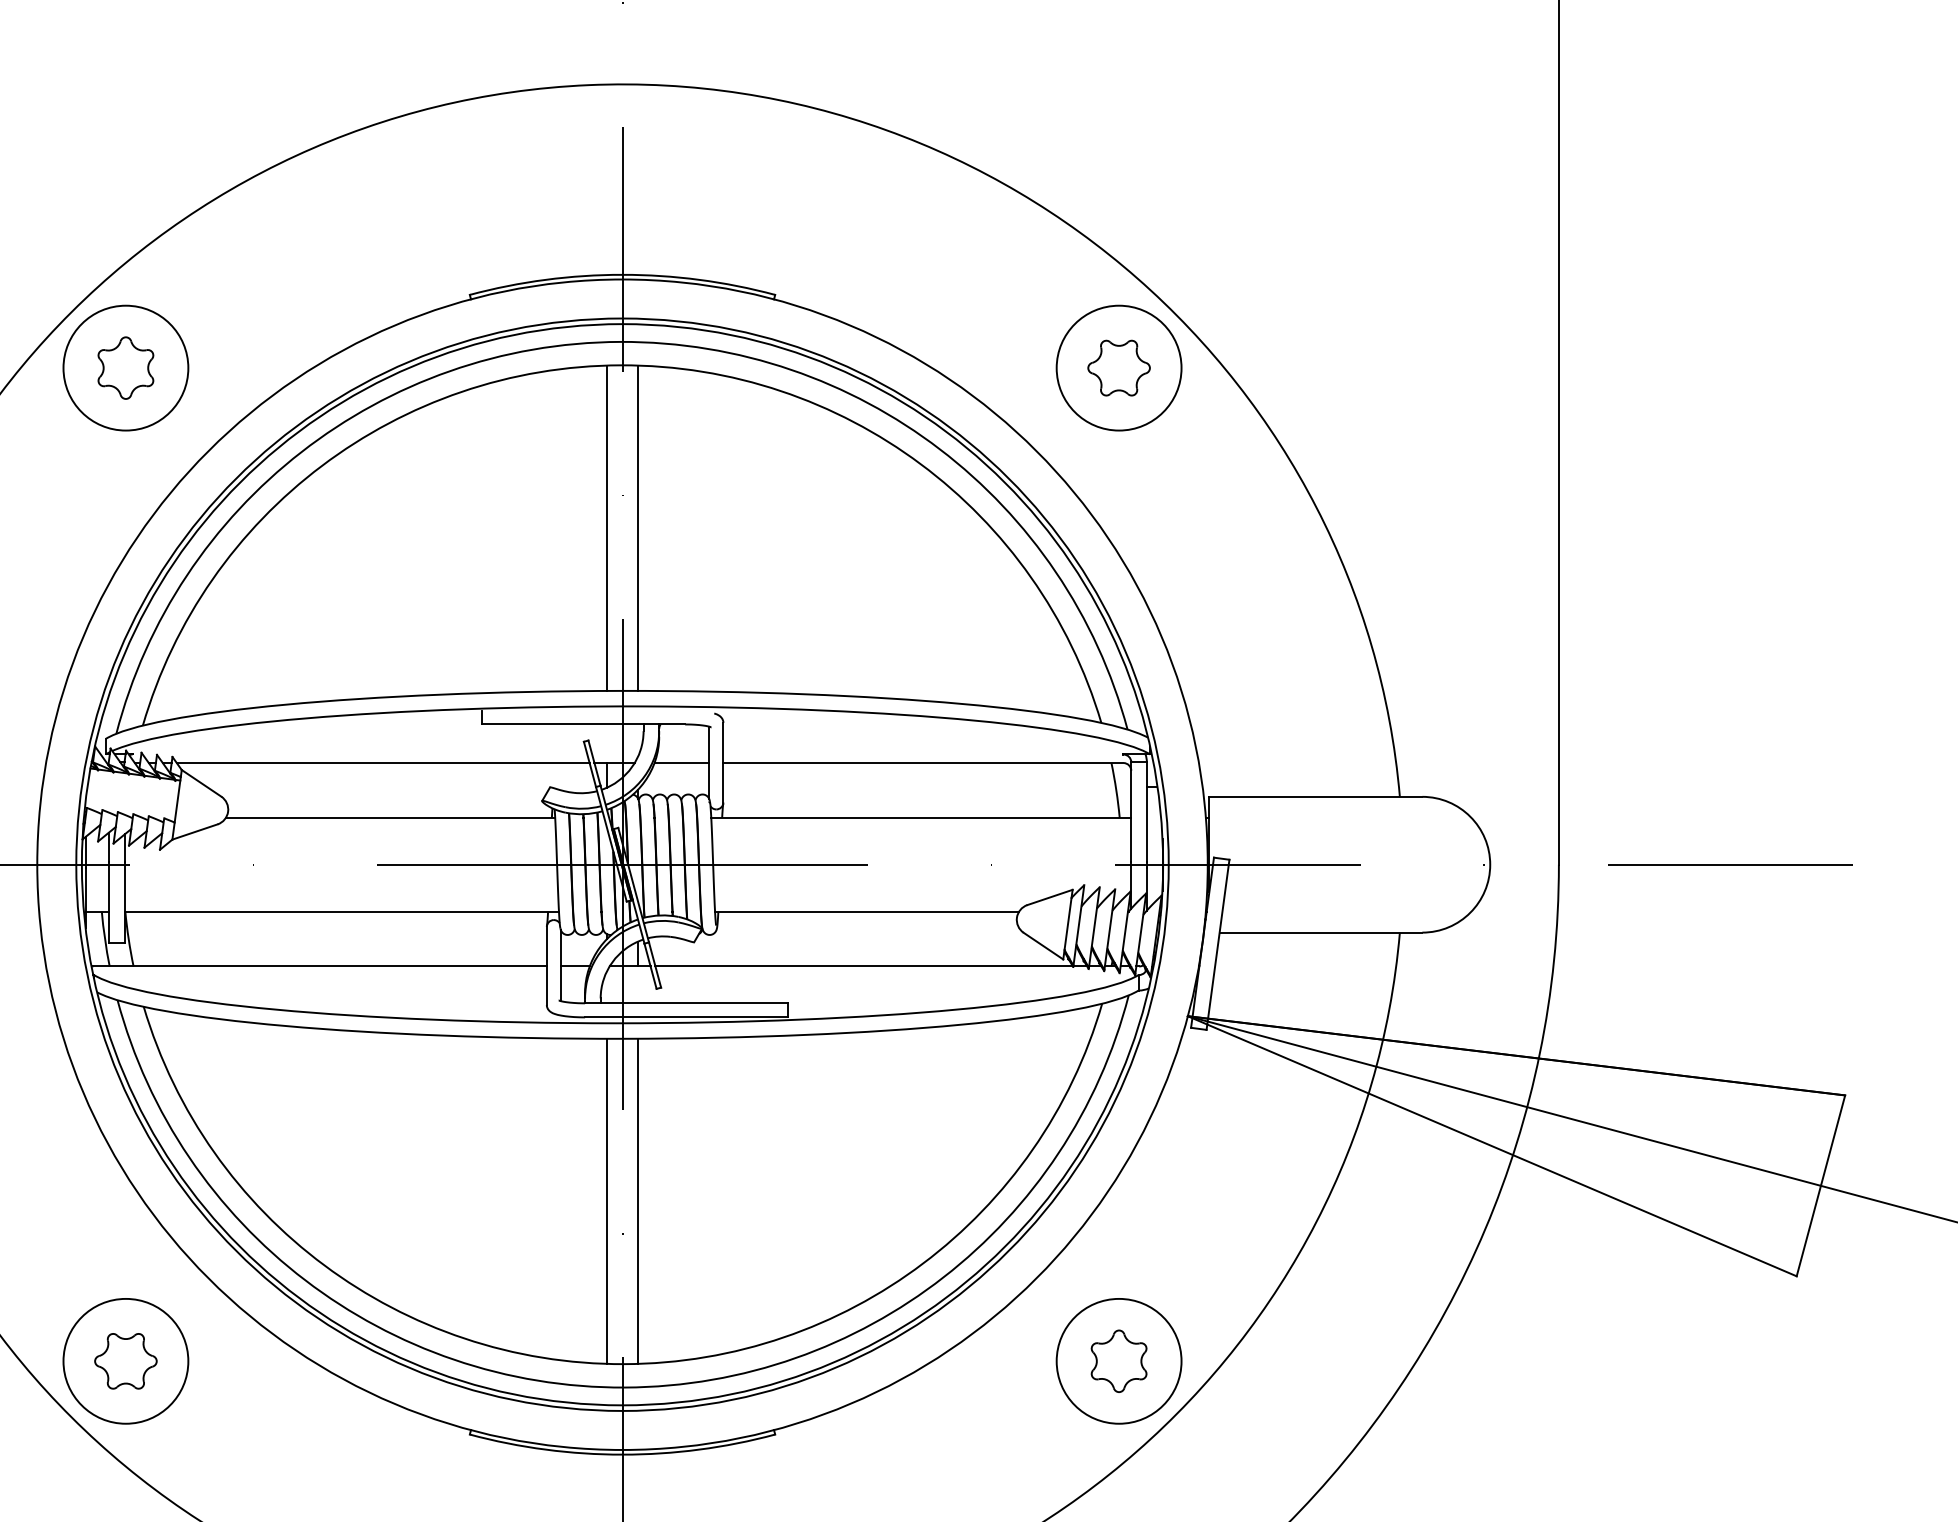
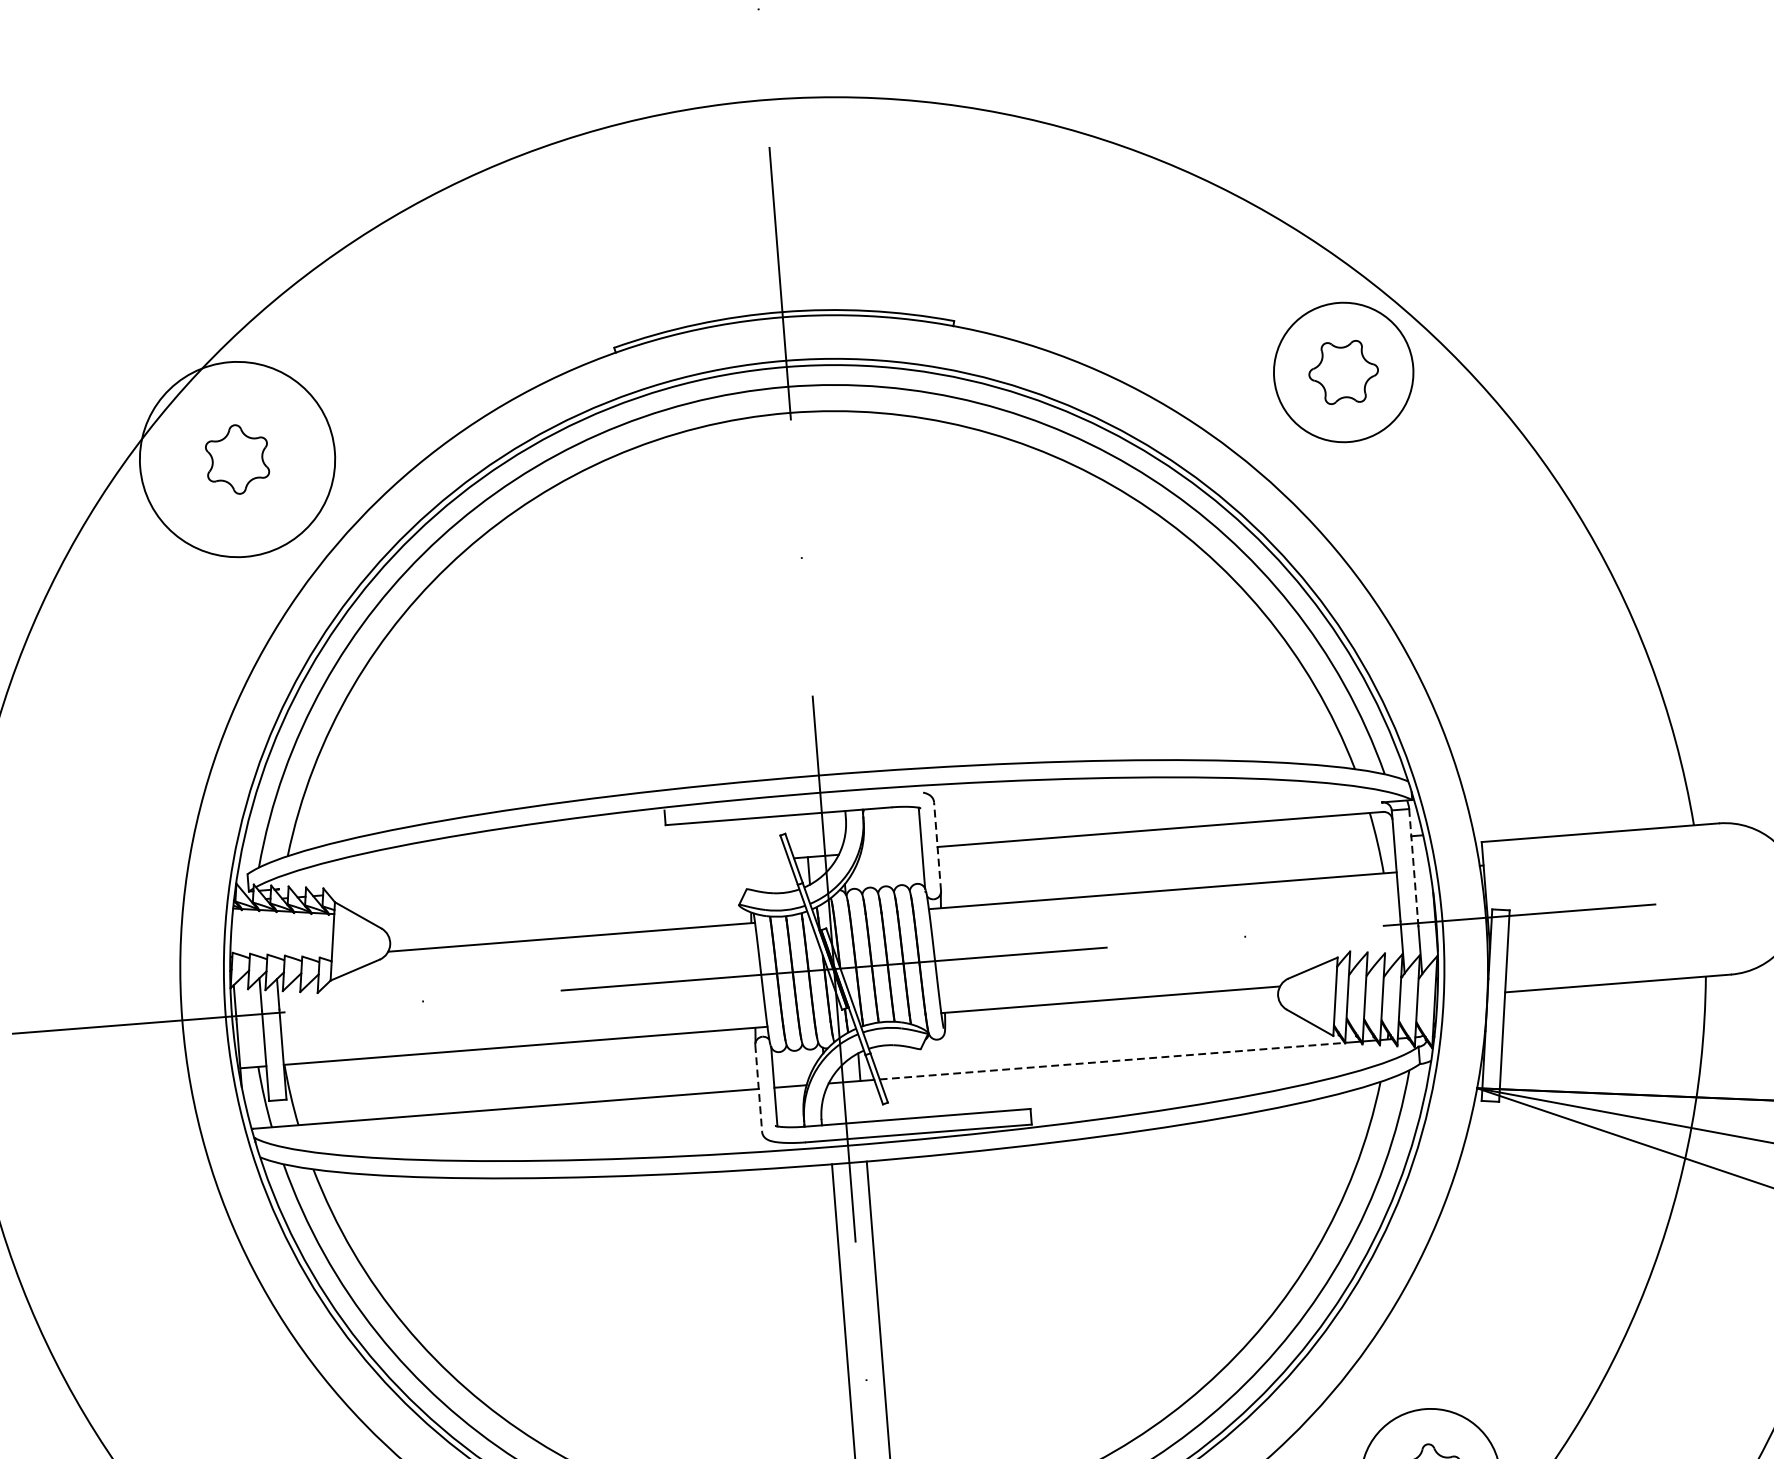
circle: (125, 367) -> (237, 458), size x1.4
line: (606, 527) -> (786, 594), removed
line: (638, 527) -> (822, 592), removed
line: (723, 762) -> (937, 846), solid -> dashed
line: (382, 763) -> (557, 877), removed
line: (681, 763) -> (890, 851), removed
line: (1146, 812) -> (1413, 864), solid -> dashed
line: (546, 965) -> (758, 1087), solid -> dashed
line: (864, 966) -> (1112, 1061), solid -> dashed

